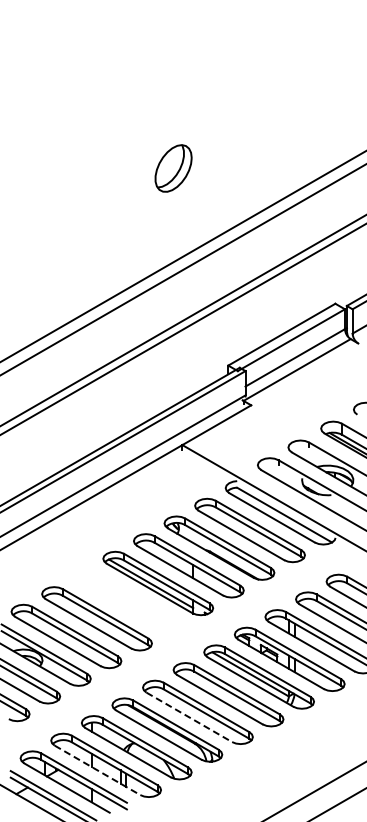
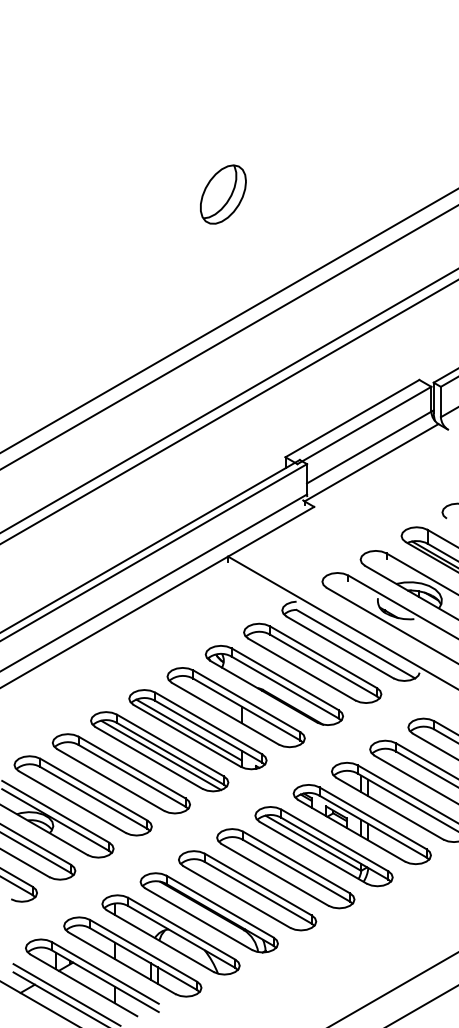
part: (173, 168) -> (223, 194), moved
part: (127, 600) -> (159, 750), added
line: (189, 717) -> (237, 897), dashed -> solid
line: (97, 770) -> (121, 963), dashed -> solid

